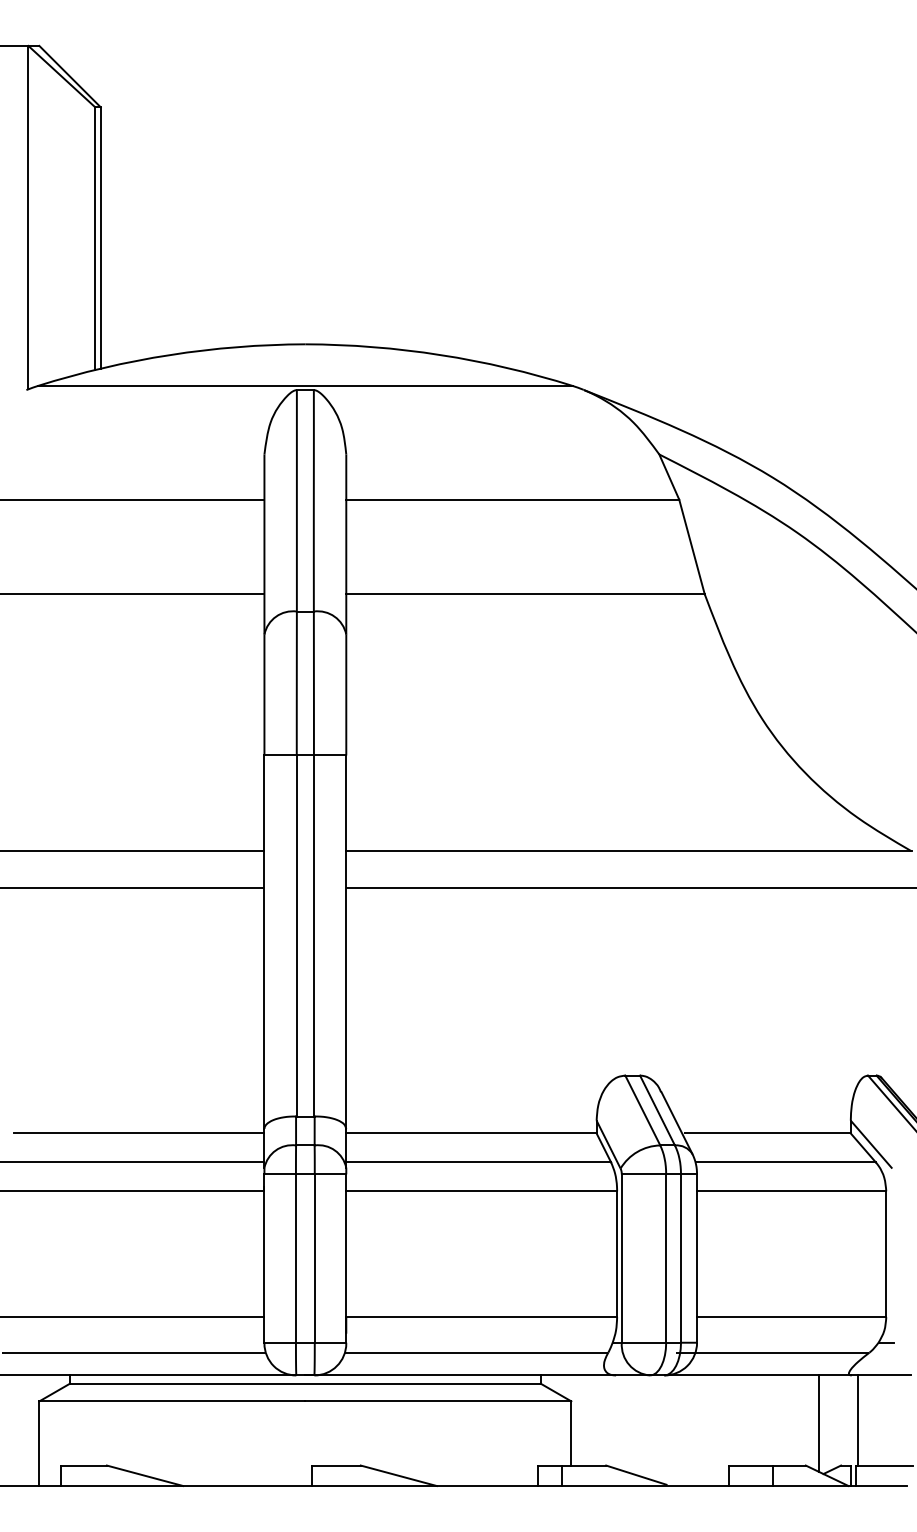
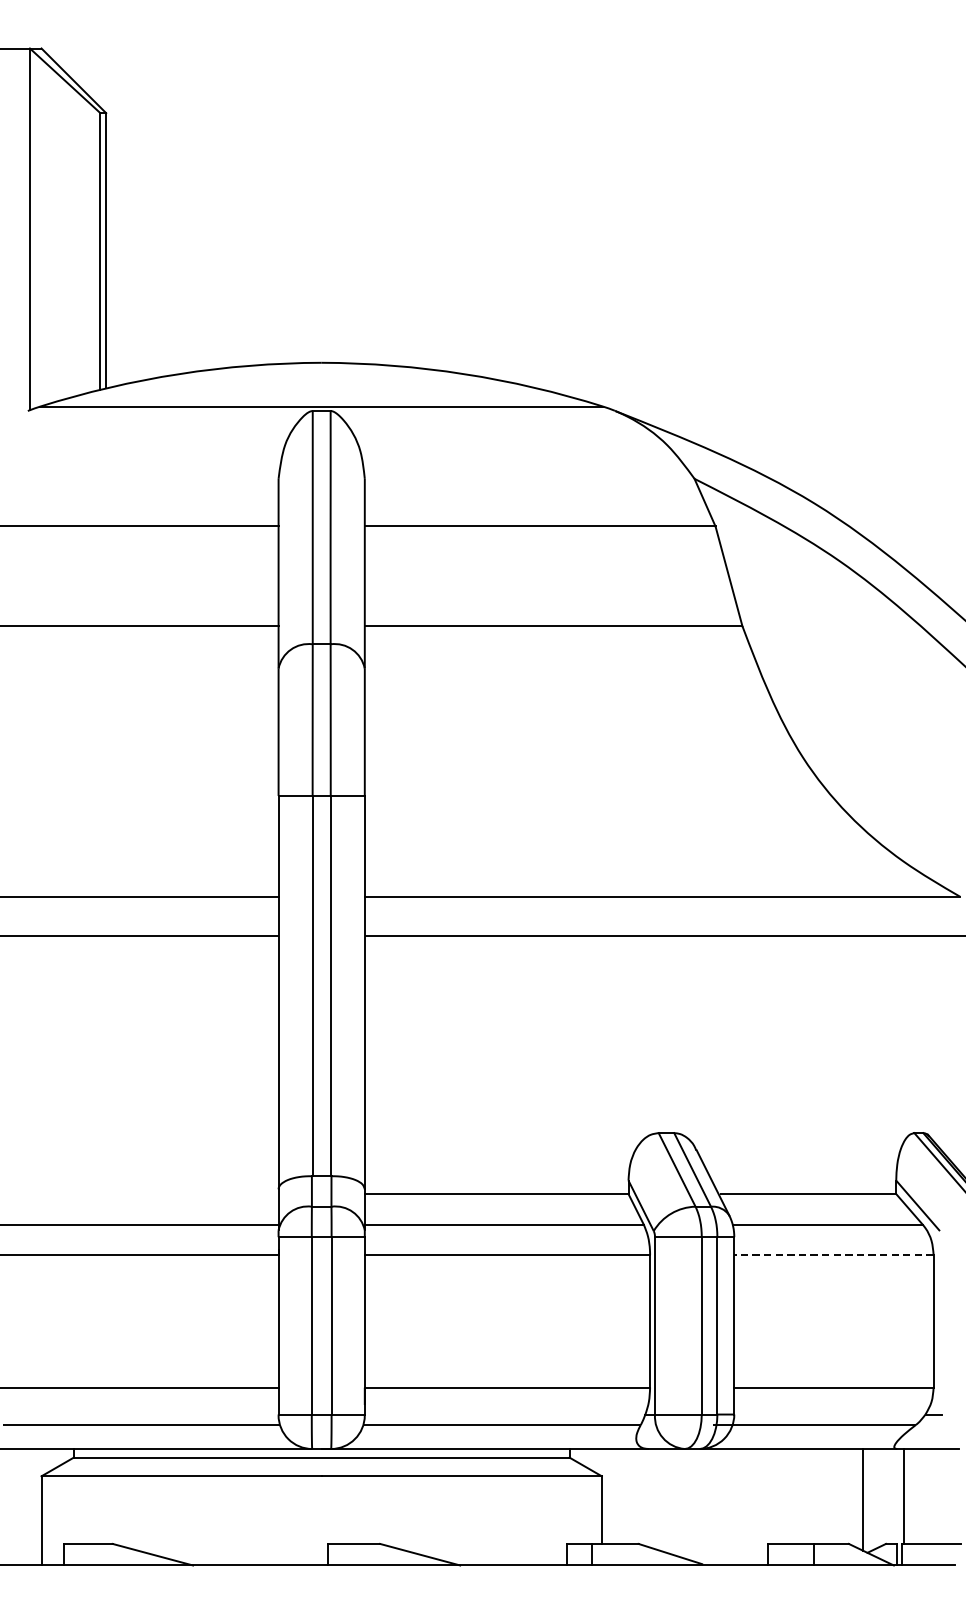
line: (139, 1133) -> (146, 1194), removed
line: (791, 1191) -> (833, 1255), solid -> dashed

